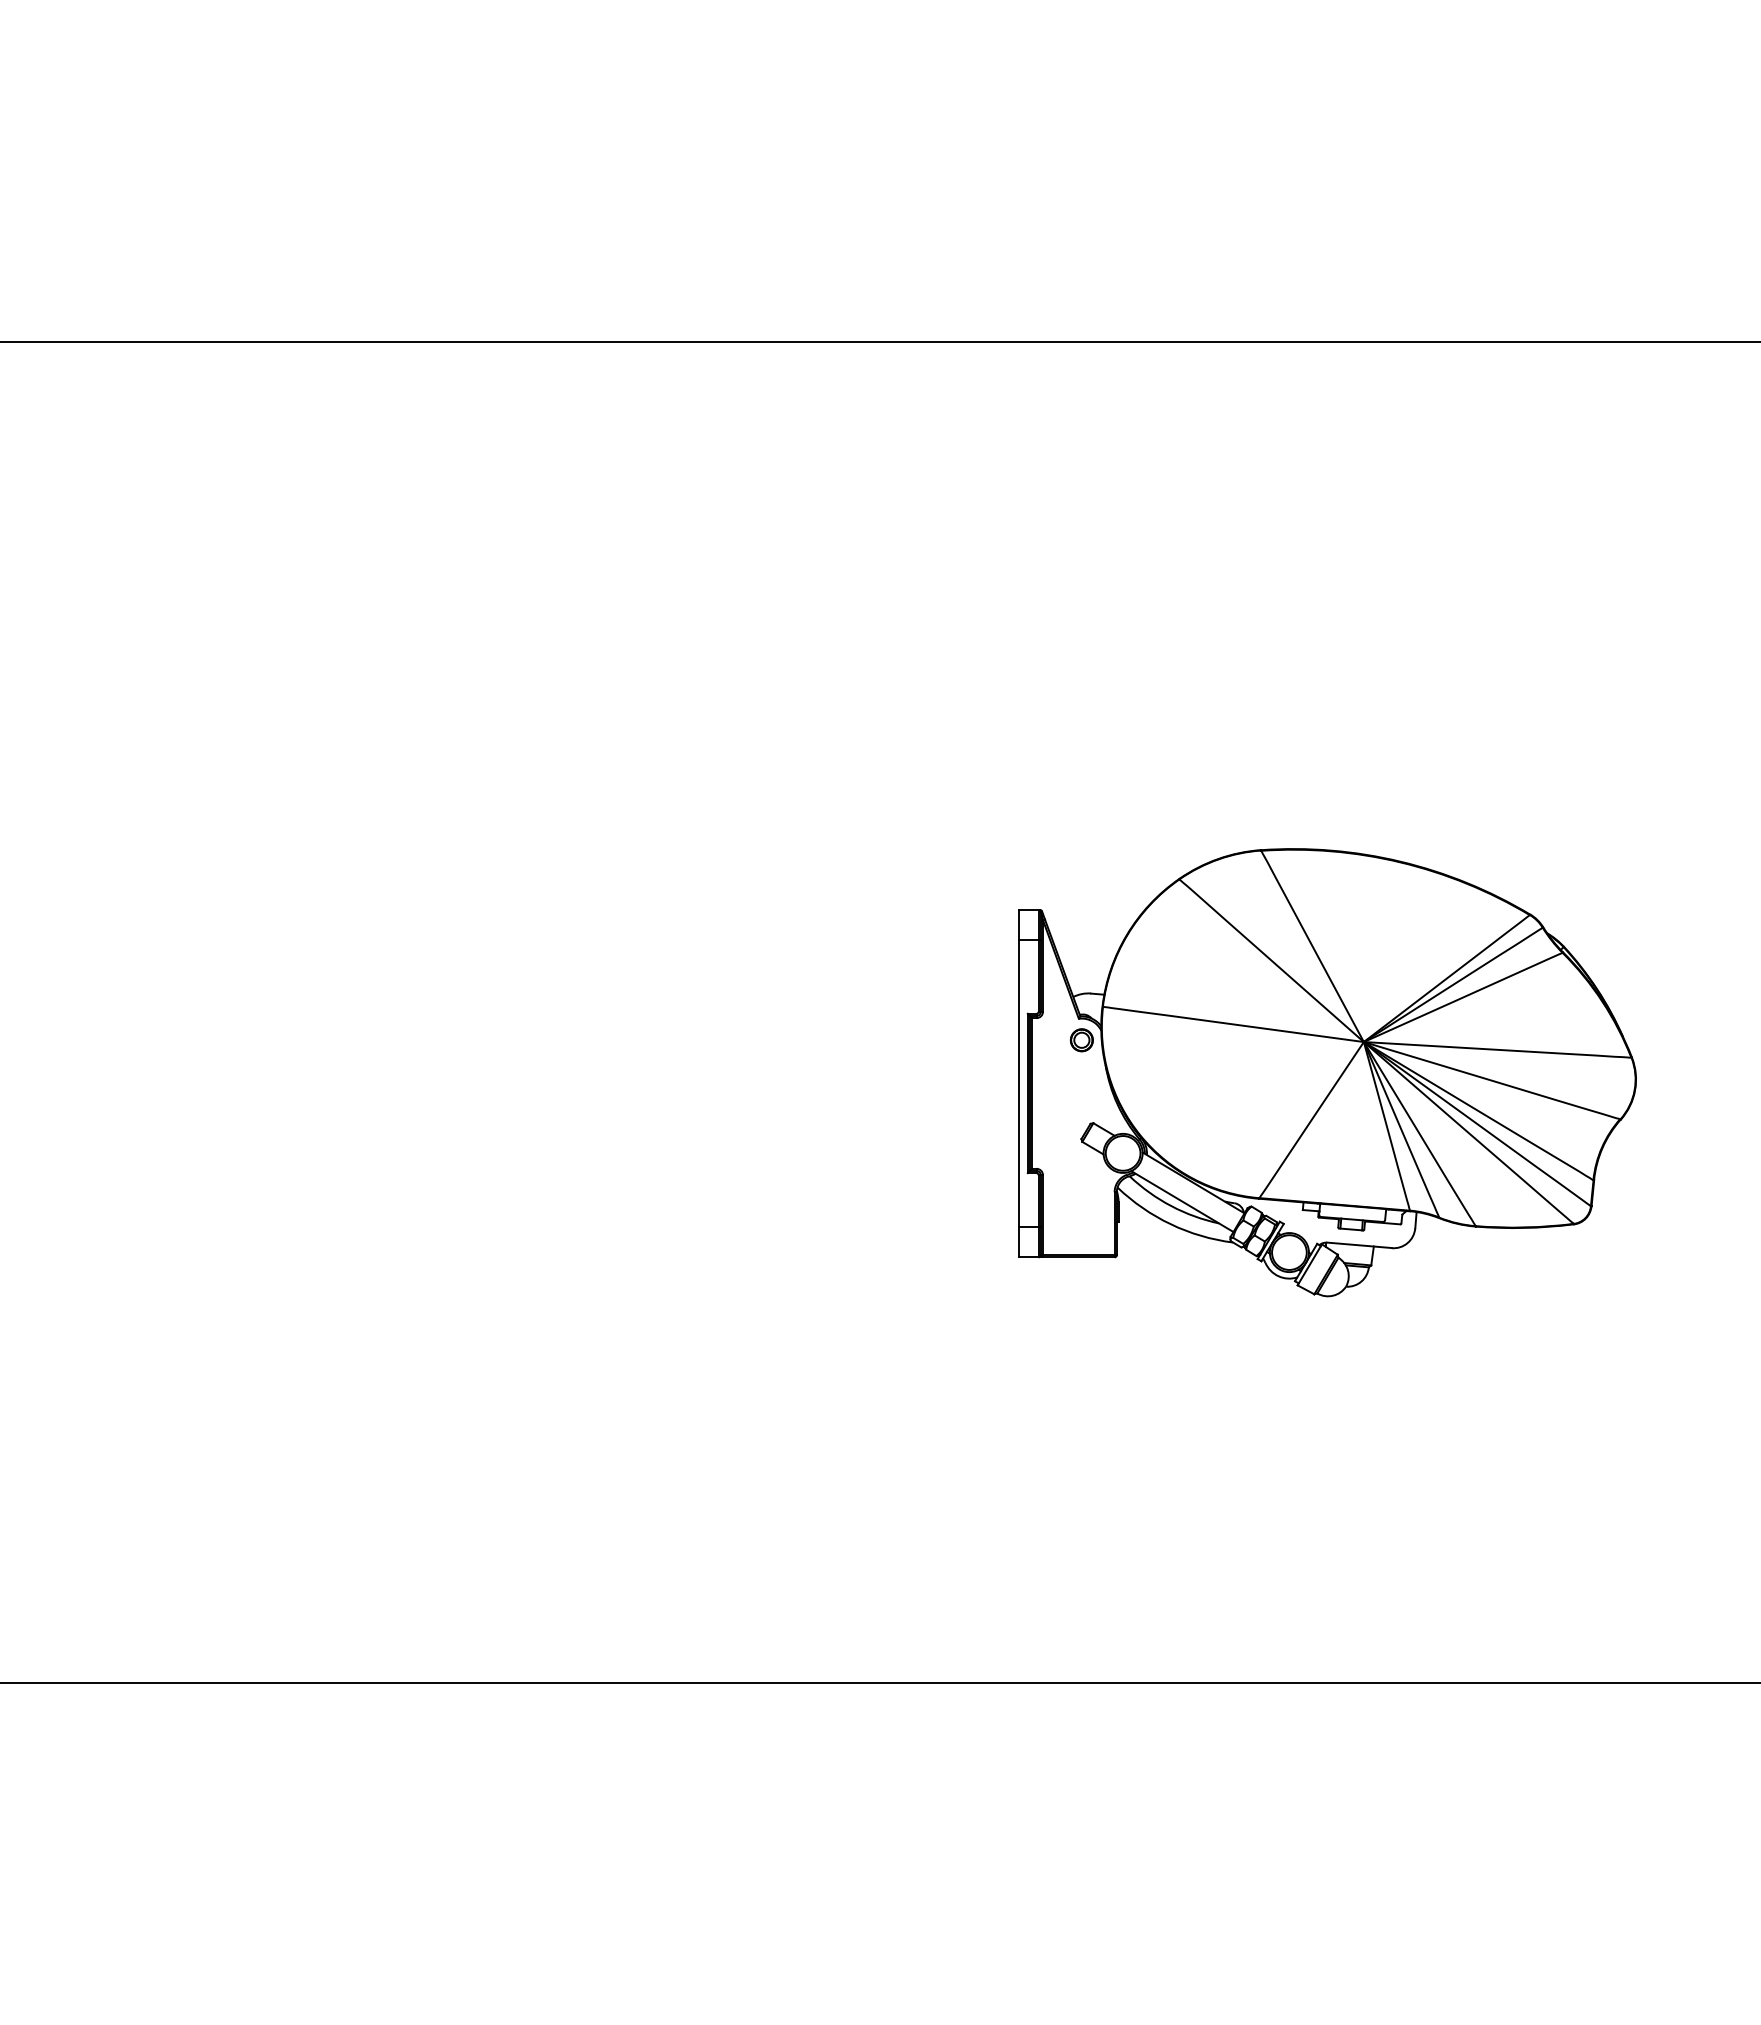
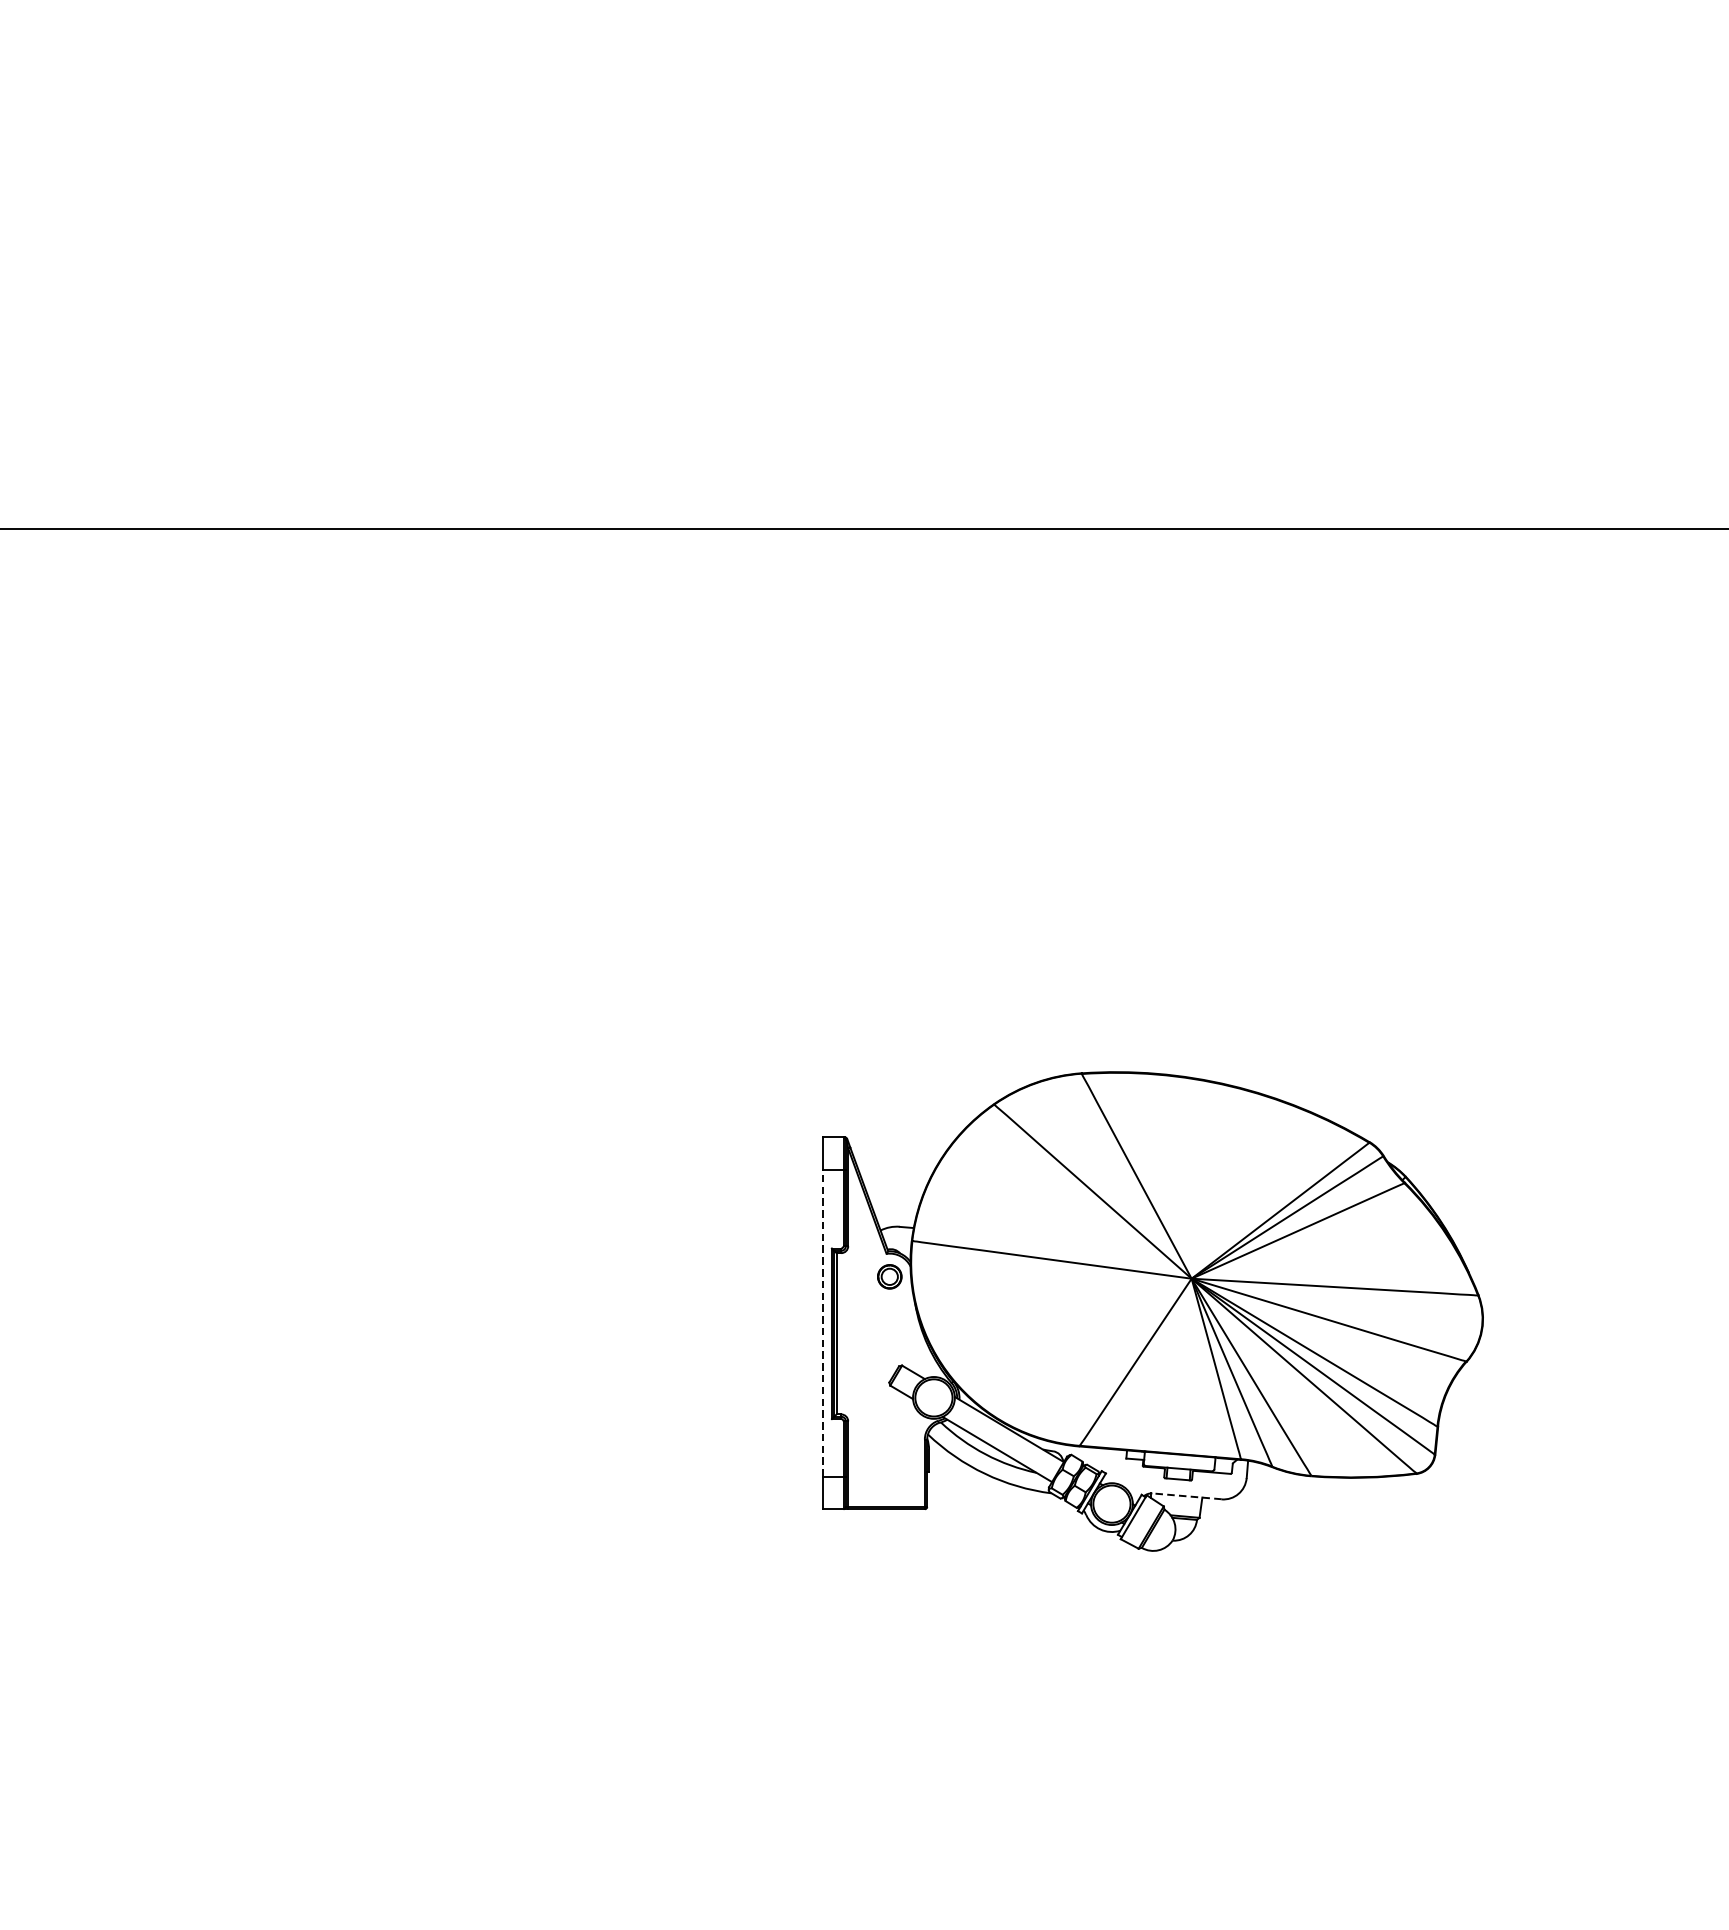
line: (1019, 1083) -> (823, 1323), solid -> dashed
line: (1359, 1245) -> (1186, 1496), solid -> dashed

